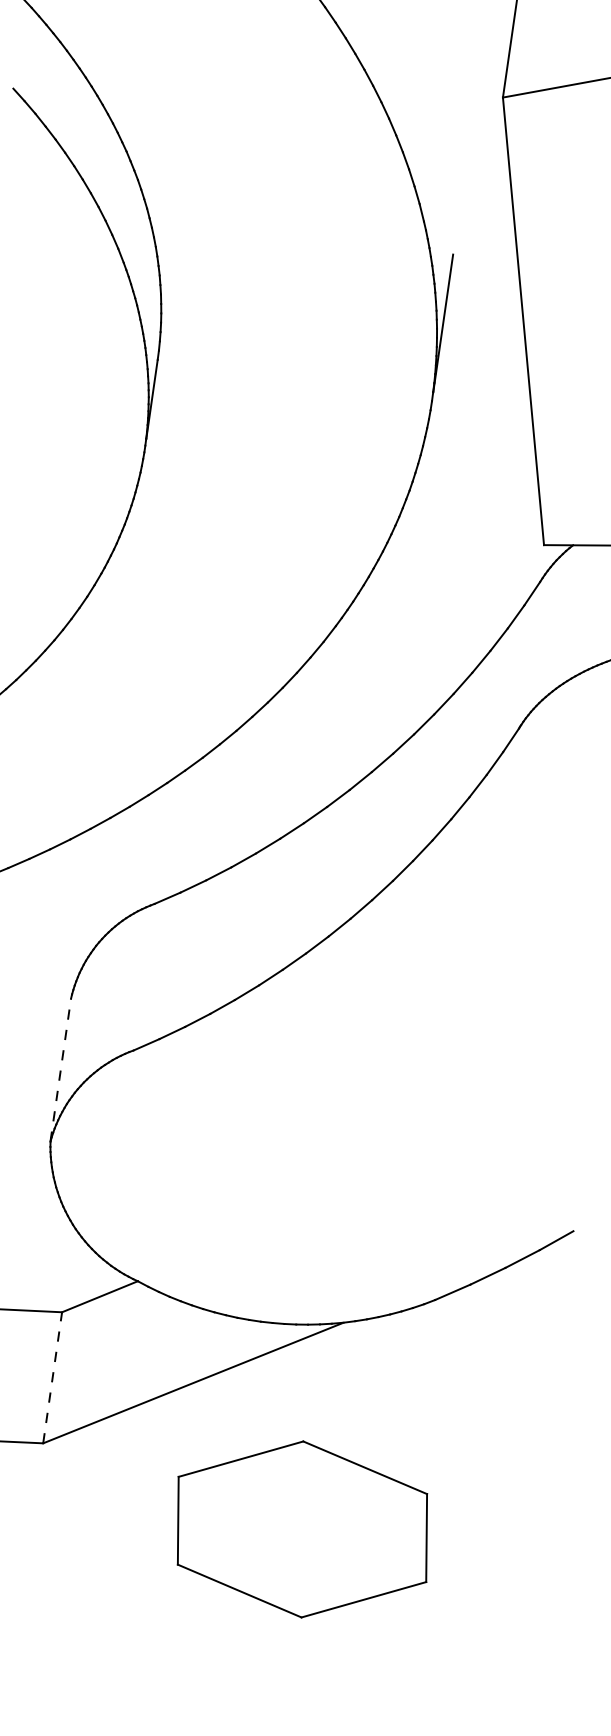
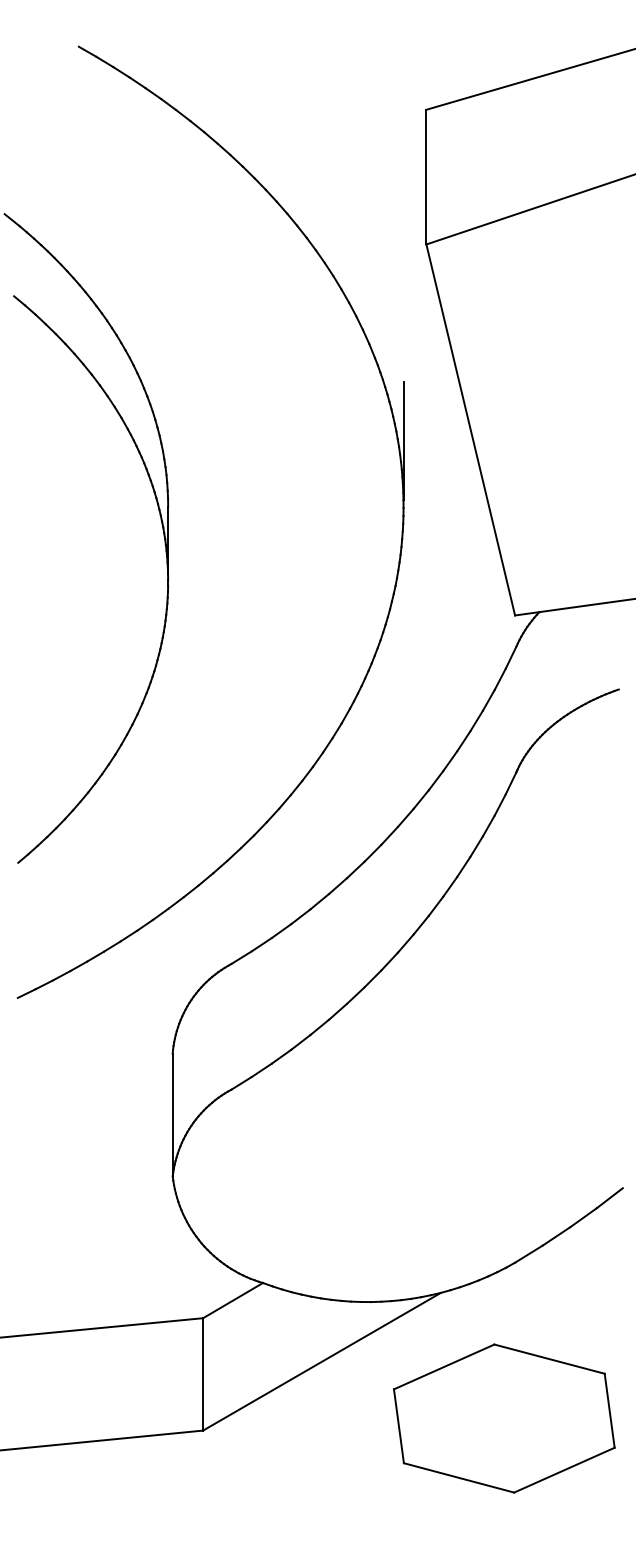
line: (60, 1069) -> (172, 1114), dashed -> solid
line: (53, 1376) -> (203, 1373), dashed -> solid
part: (302, 1529) -> (504, 1418), moved

